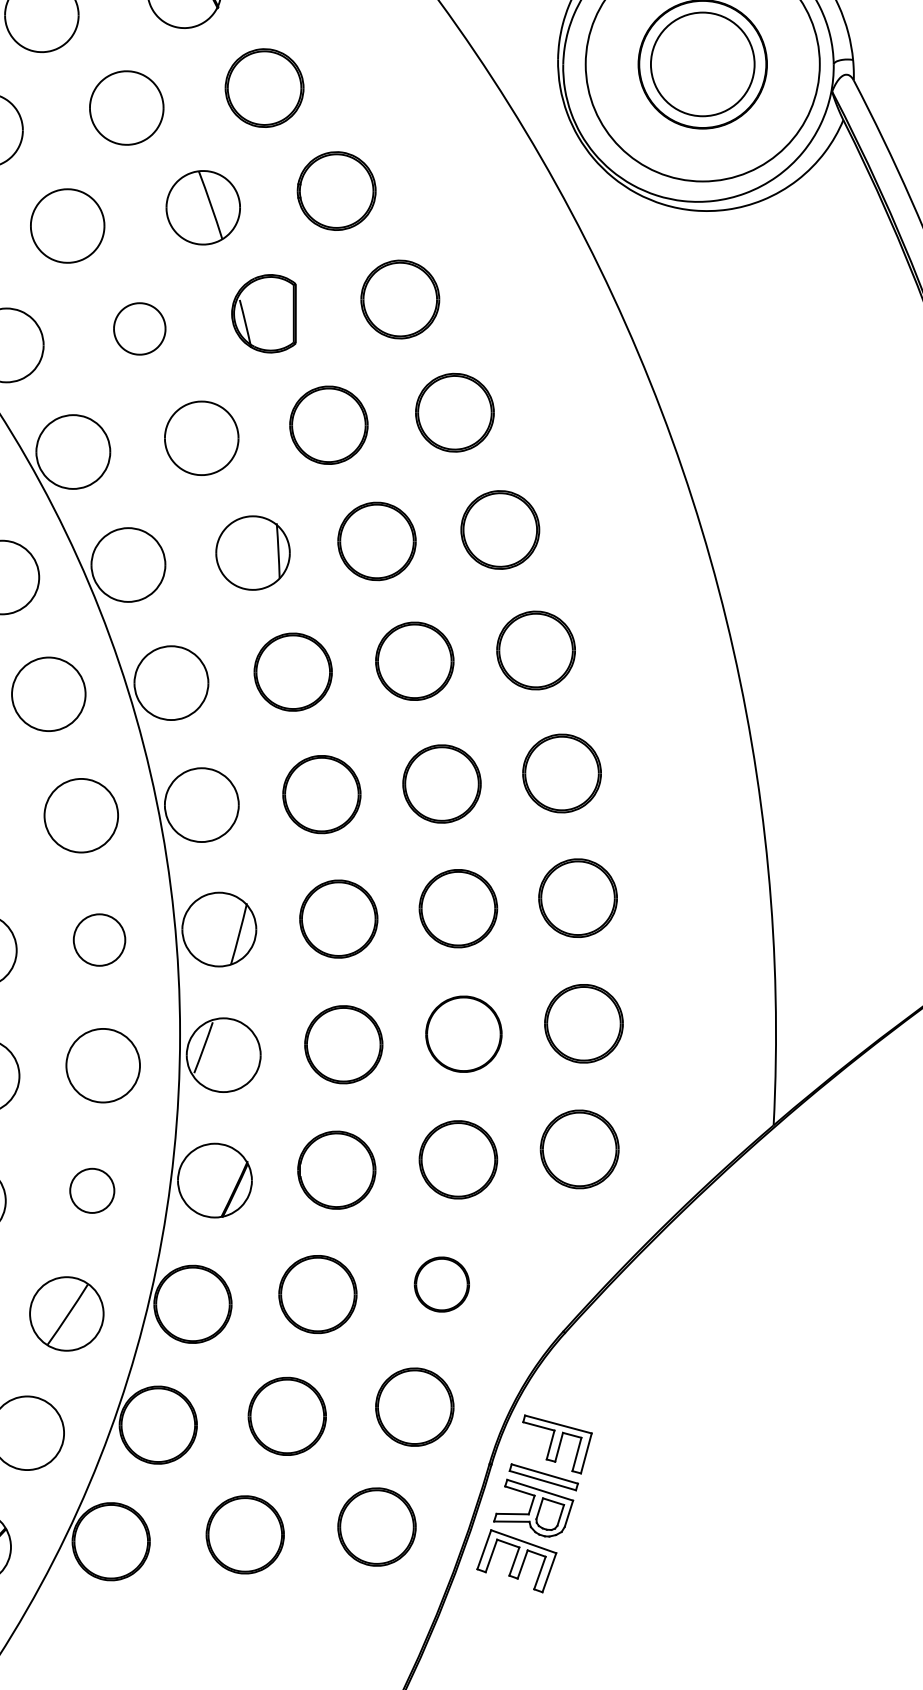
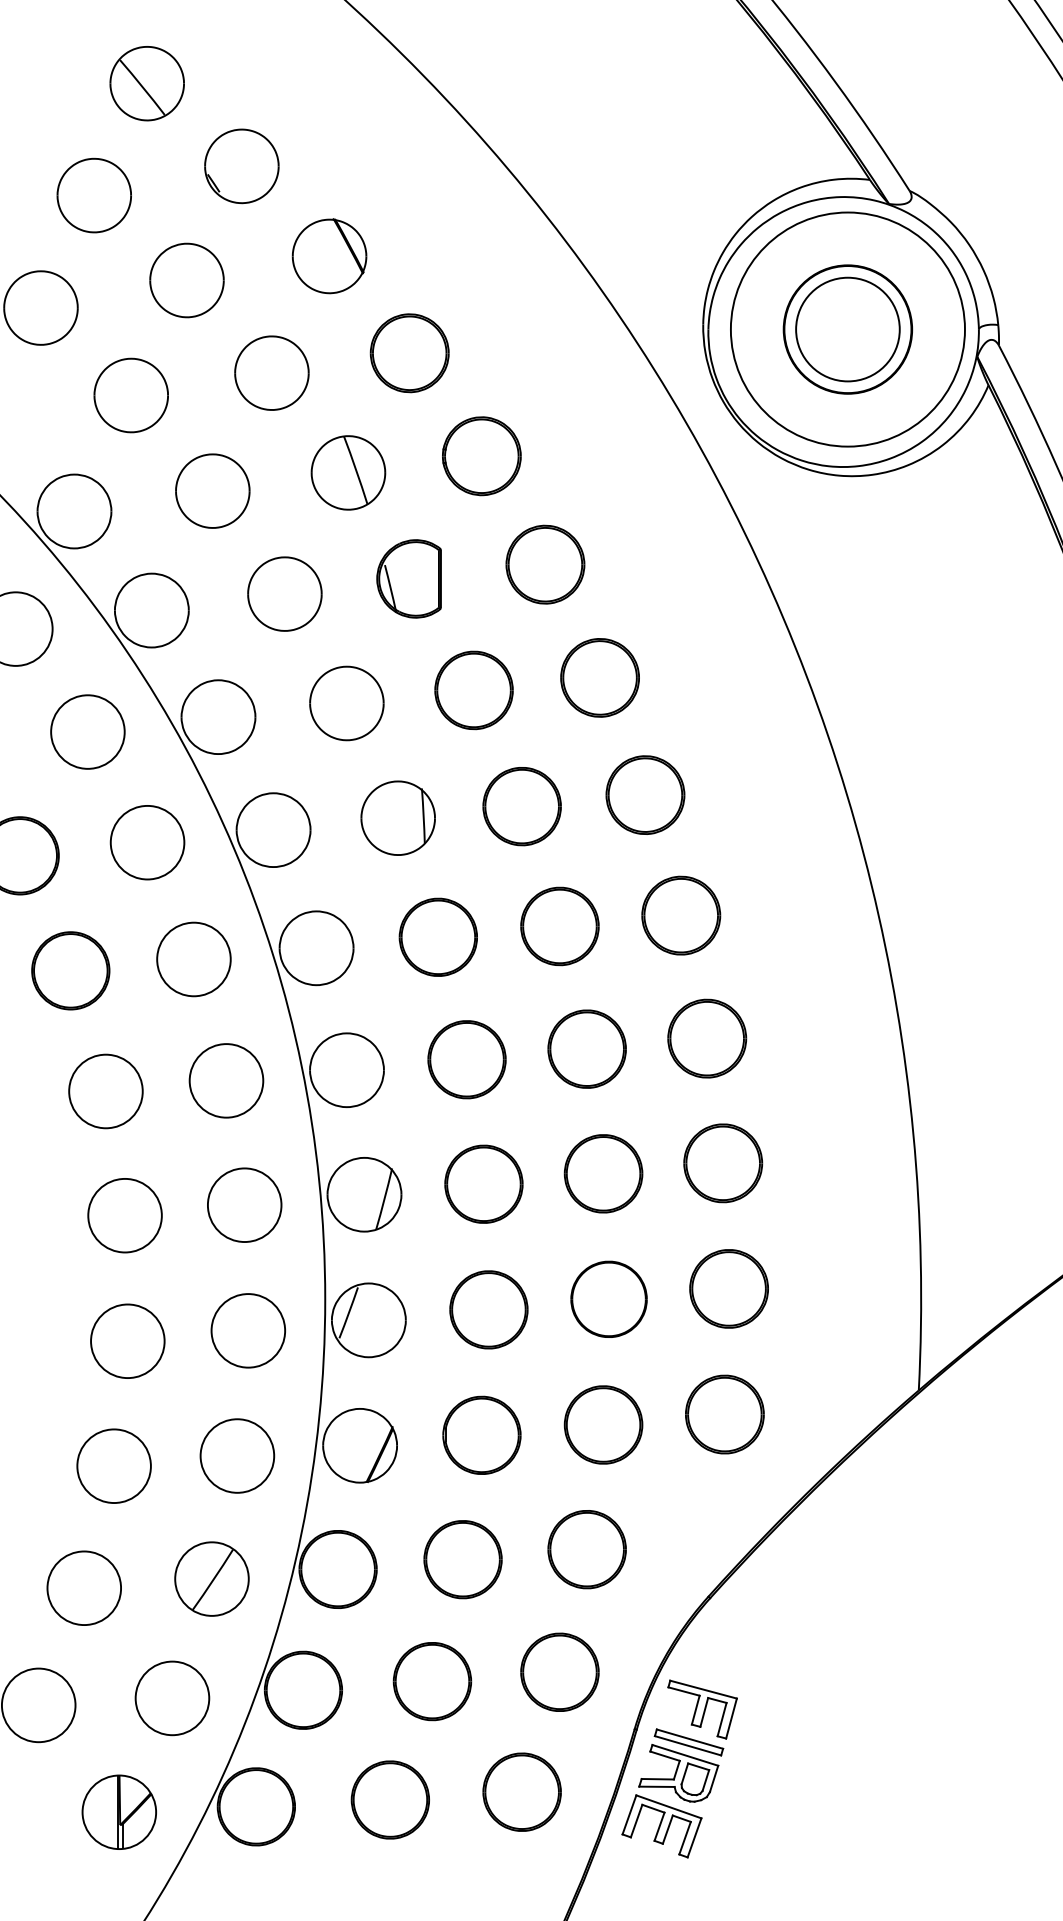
part: (139, 328) -> (284, 593), size x1.43
circle: (99, 940) -> (244, 1205), size x1.43
circle: (92, 1190) -> (237, 1455), size x1.67
part: (441, 1284) -> (586, 1549), size x1.43

